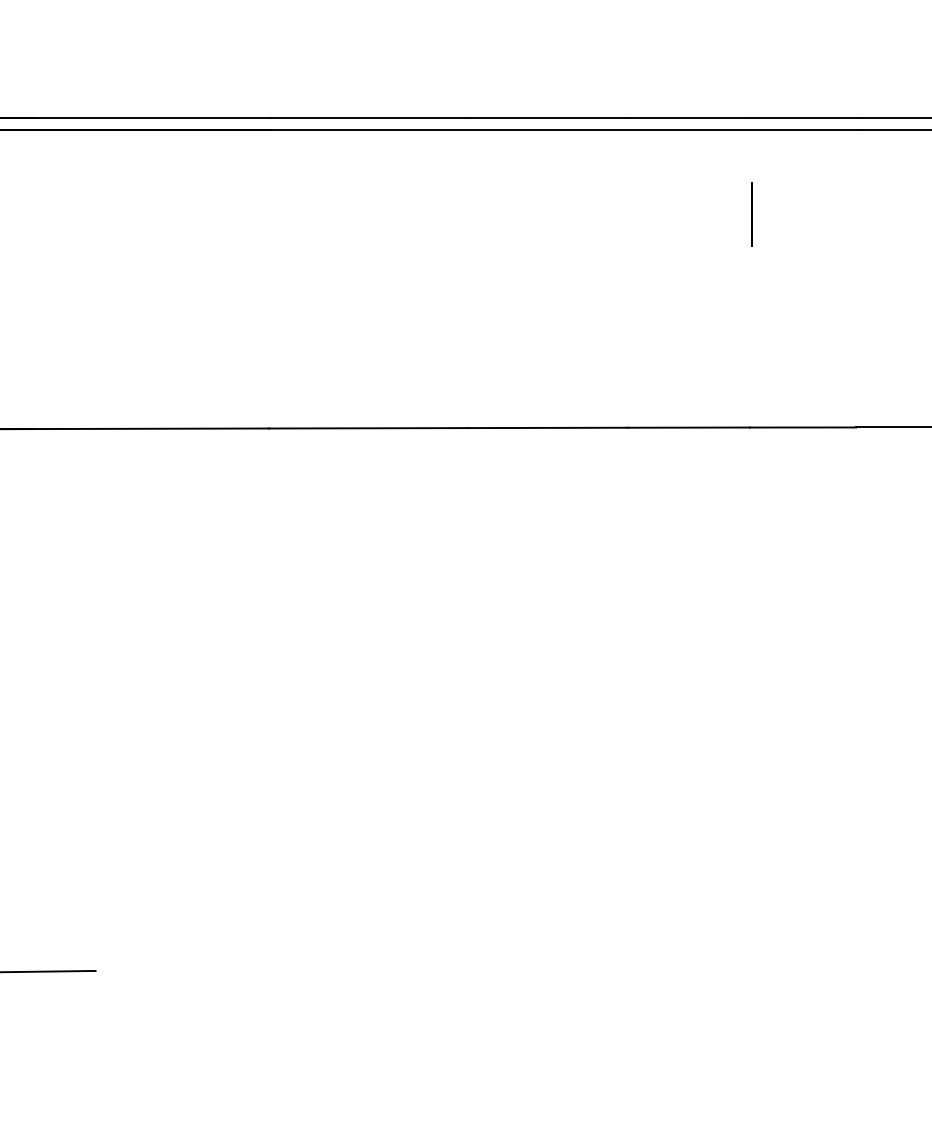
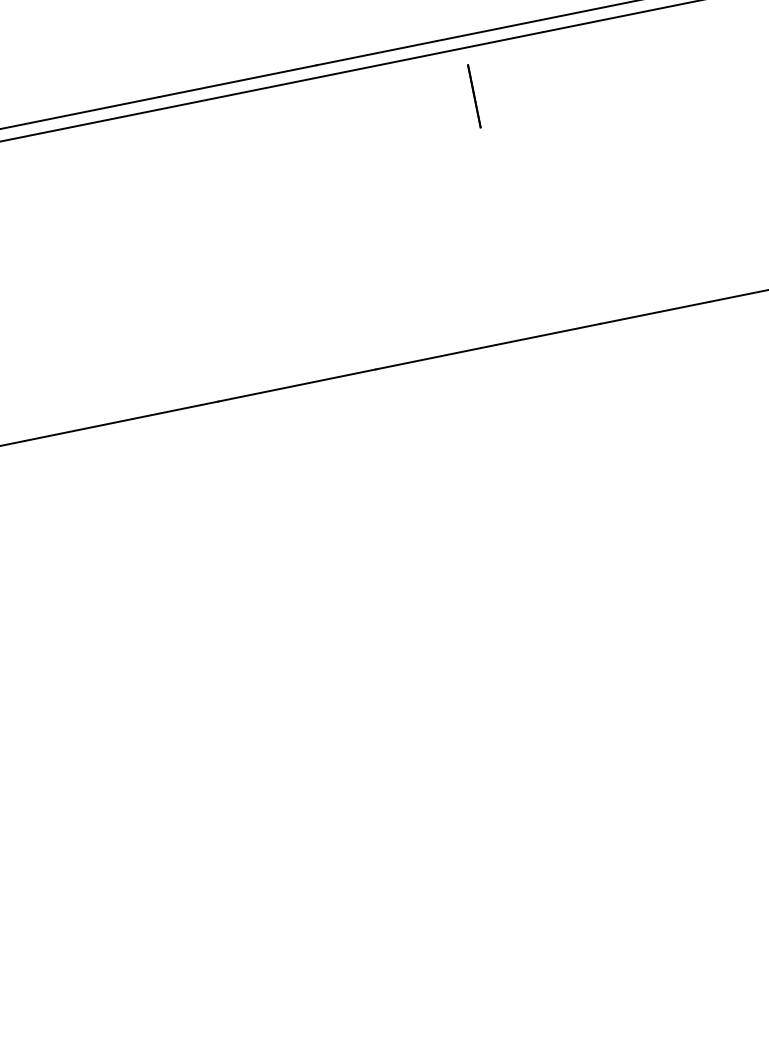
line: (751, 214) -> (473, 96), moved

